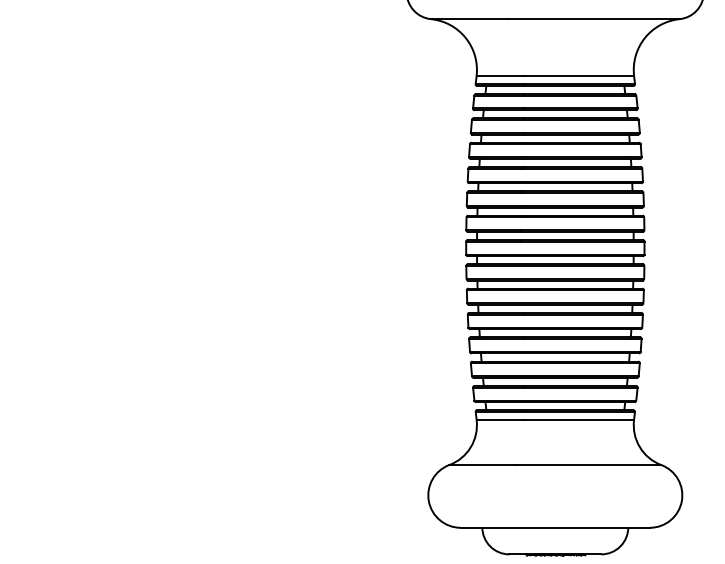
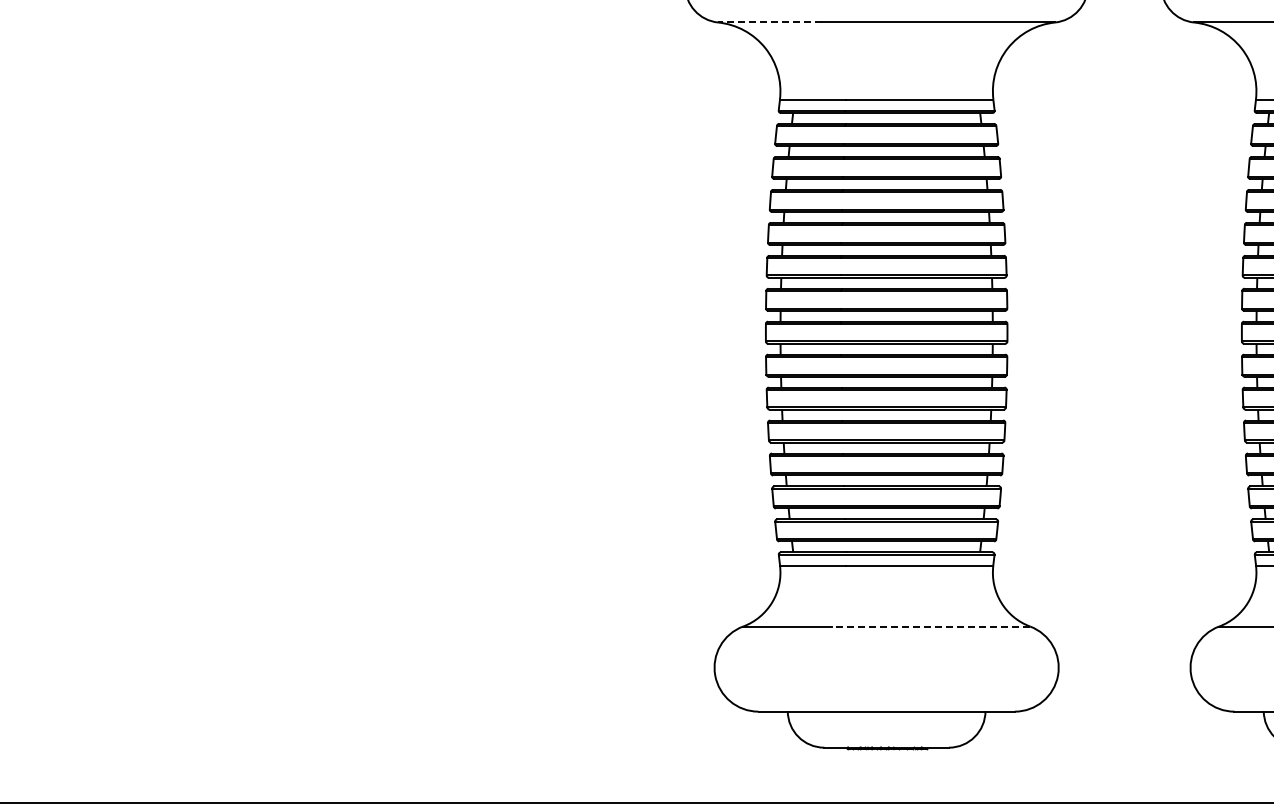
line: (468, 19) -> (769, 22), solid -> dashed
line: (587, 464) -> (930, 626), solid -> dashed

